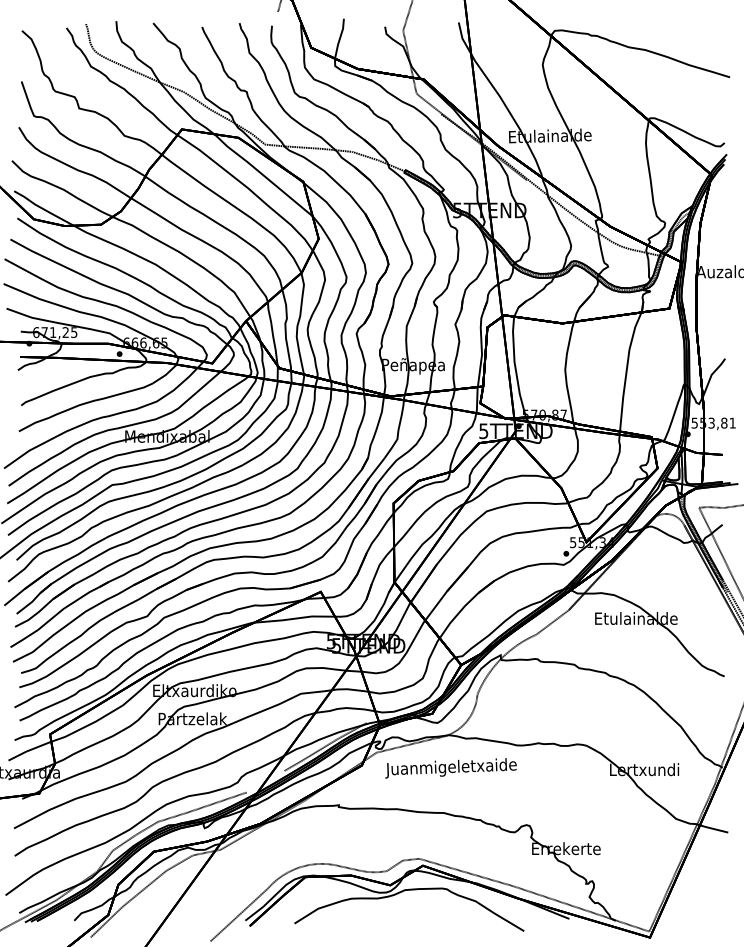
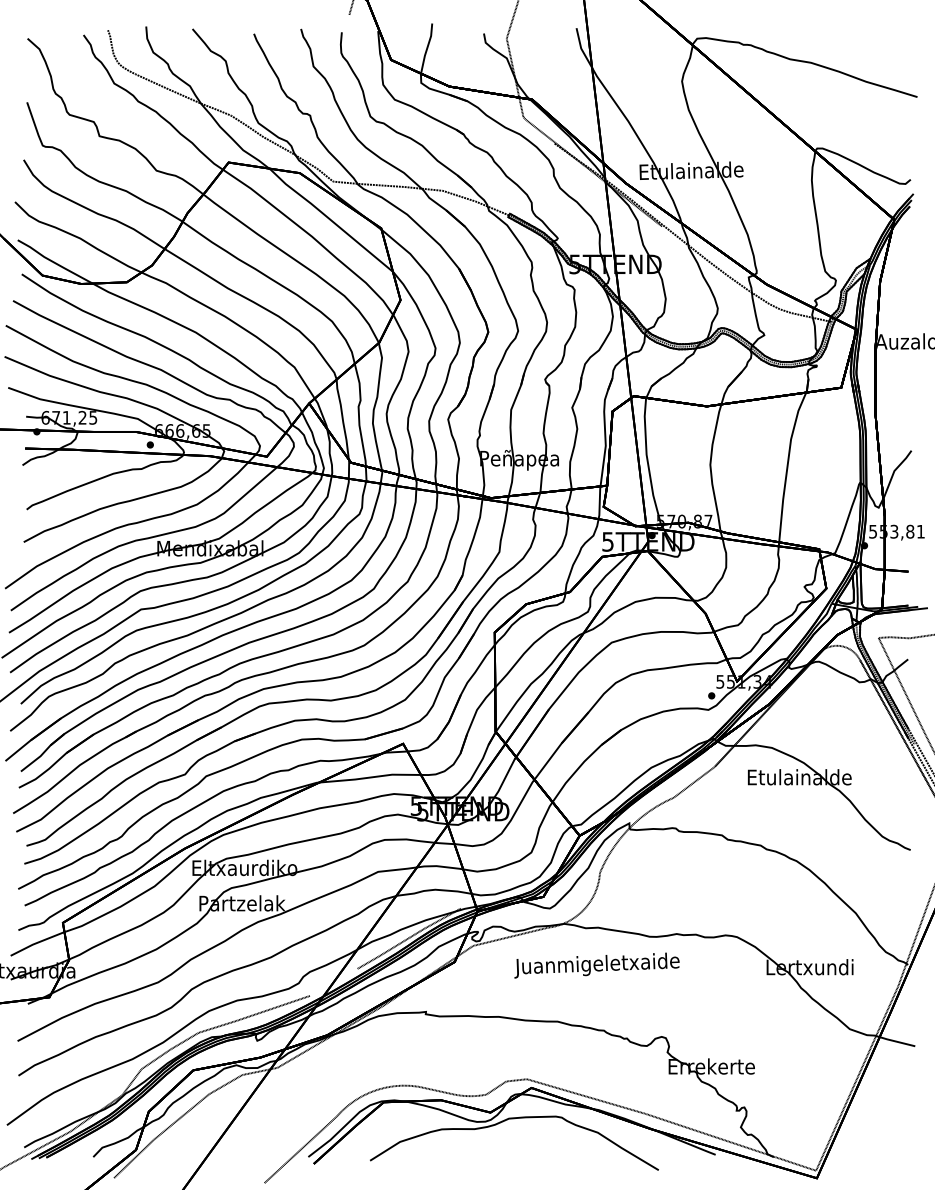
text: (450, 768) -> (596, 965), moved

